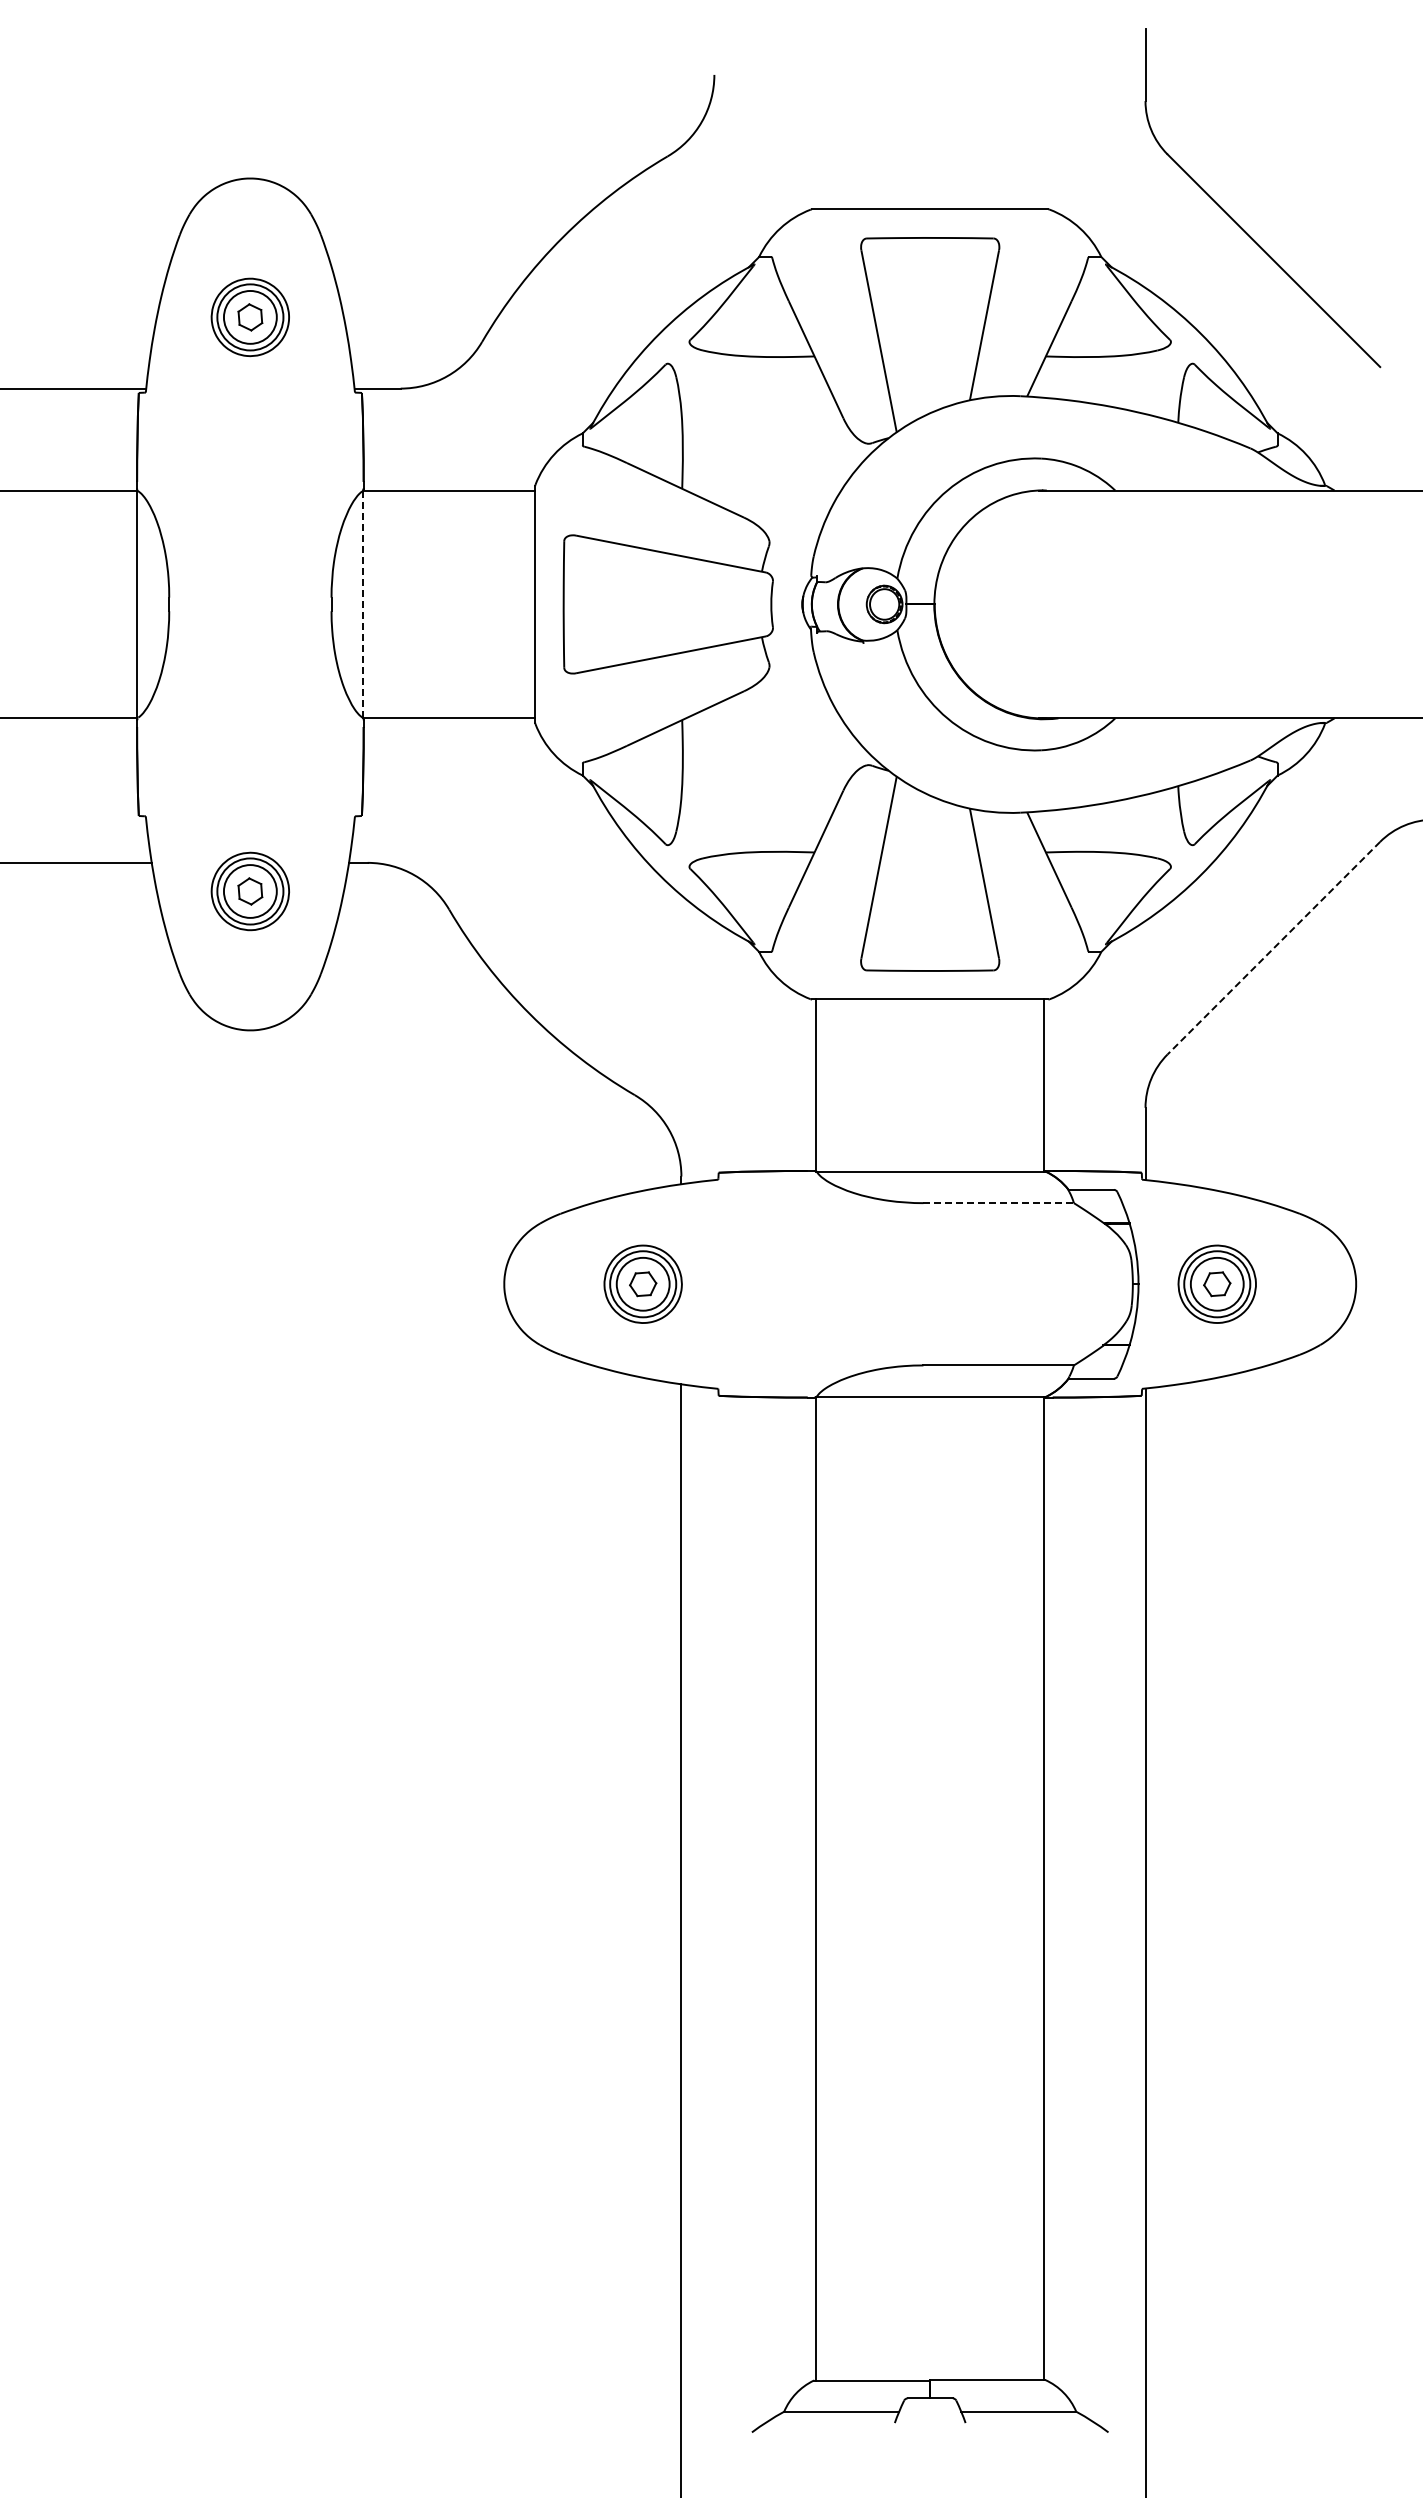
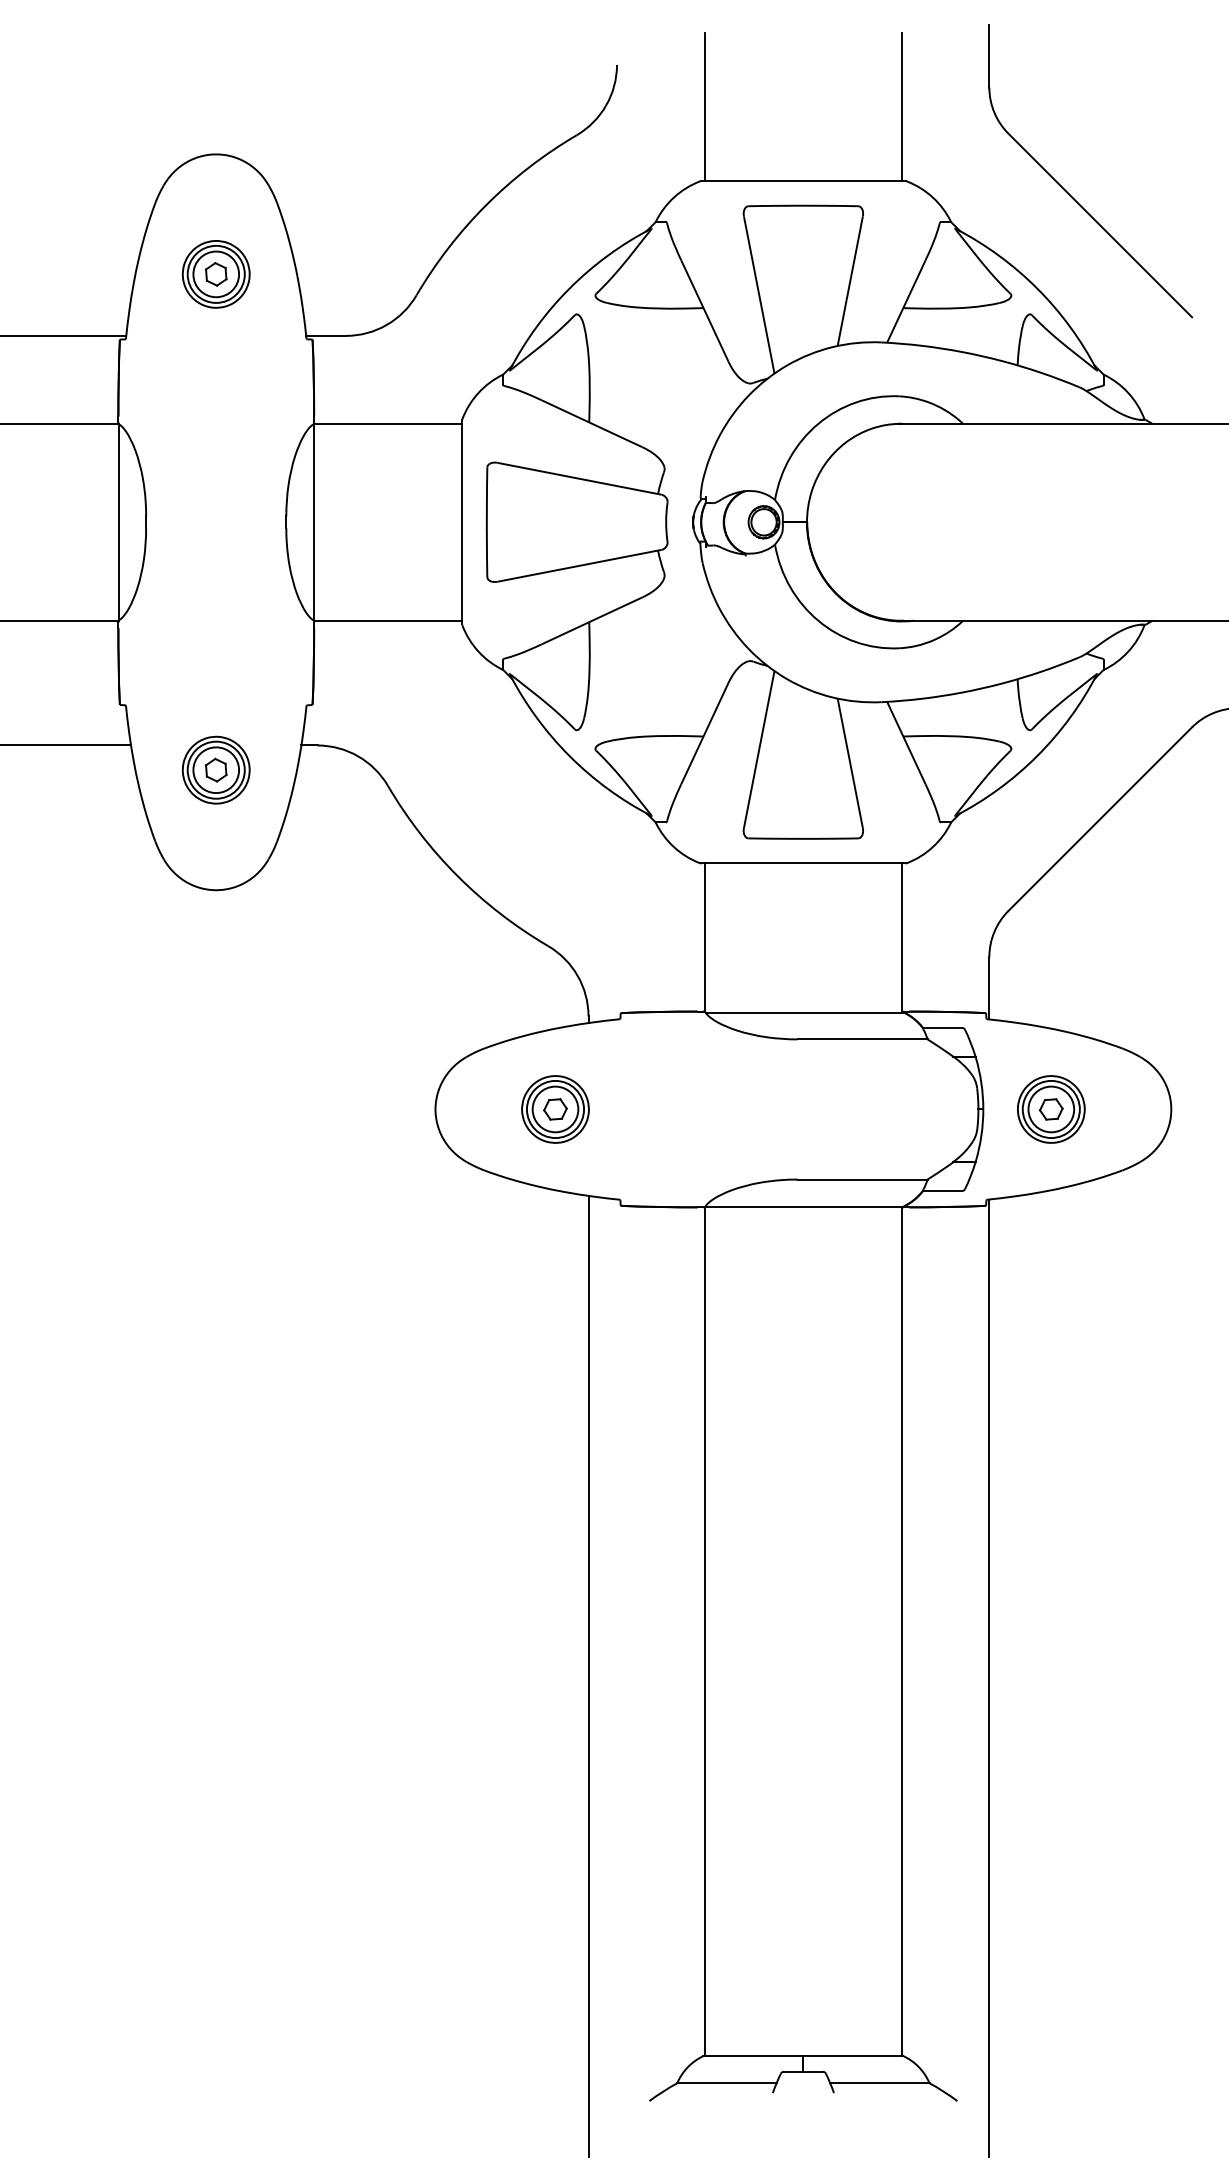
line: (816, 123) -> (705, 106), added
line: (1044, 123) -> (902, 106), added
line: (363, 603) -> (313, 521), dashed -> solid
line: (1273, 948) -> (1099, 819), dashed -> solid
line: (999, 1203) -> (863, 1039), dashed -> solid

